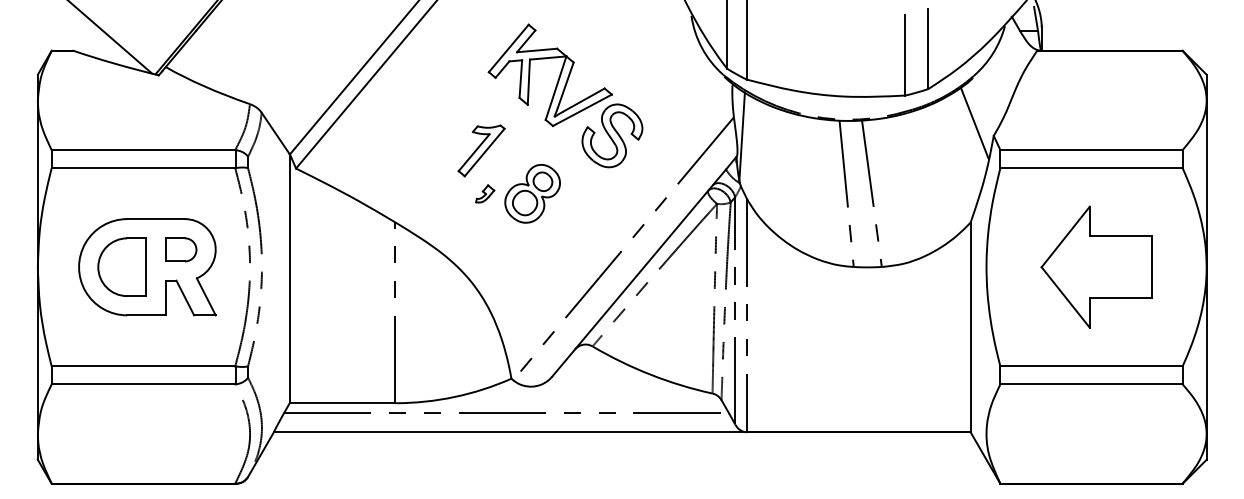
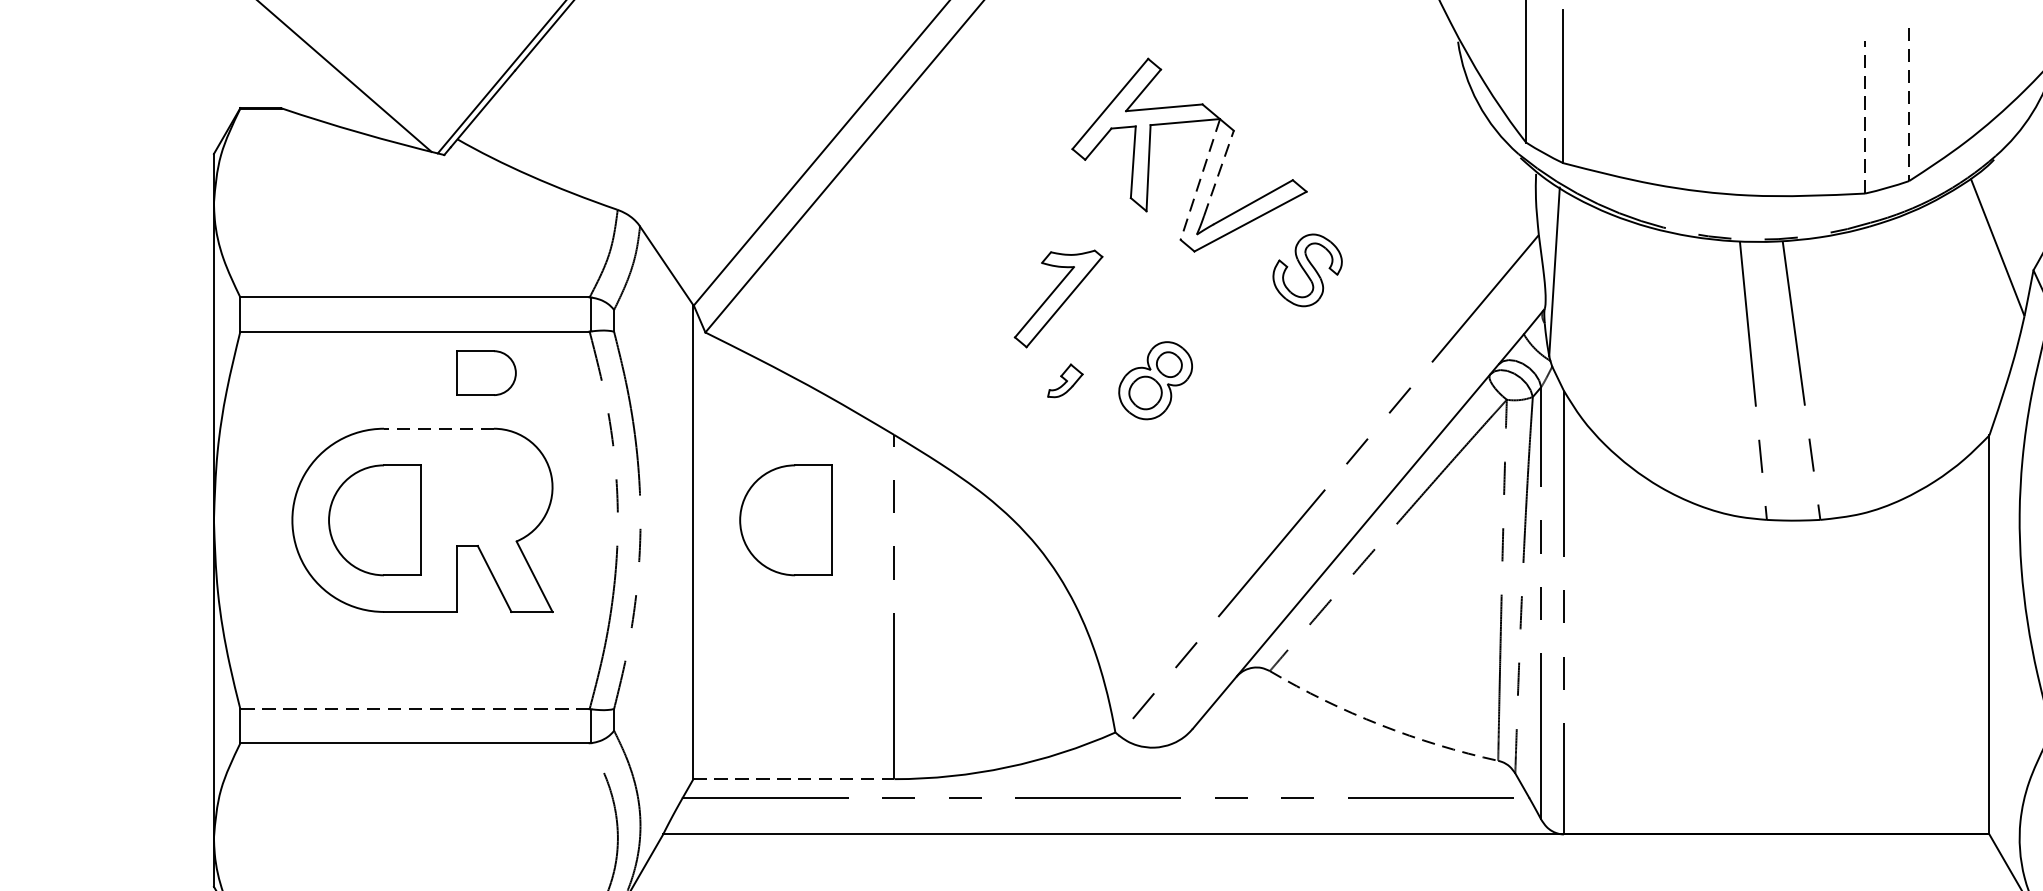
line: (928, 49) -> (1909, 105), solid -> dashed
line: (905, 54) -> (1865, 115), solid -> dashed
line: (565, 84) -> (1218, 172), solid -> dashed
line: (555, 88) -> (1199, 180), solid -> dashed
part: (612, 135) -> (1307, 269), size x0.6
part: (532, 193) -> (1155, 379), size x0.7
line: (156, 219) -> (439, 429), solid -> dashed
part: (181, 249) -> (487, 372), moved
part: (337, 266) -> (784, 518), added
line: (143, 366) -> (415, 709), solid -> dashed
arc: (650, 374) -> (1380, 724), solid -> dashed
line: (342, 403) -> (793, 779), solid -> dashed

